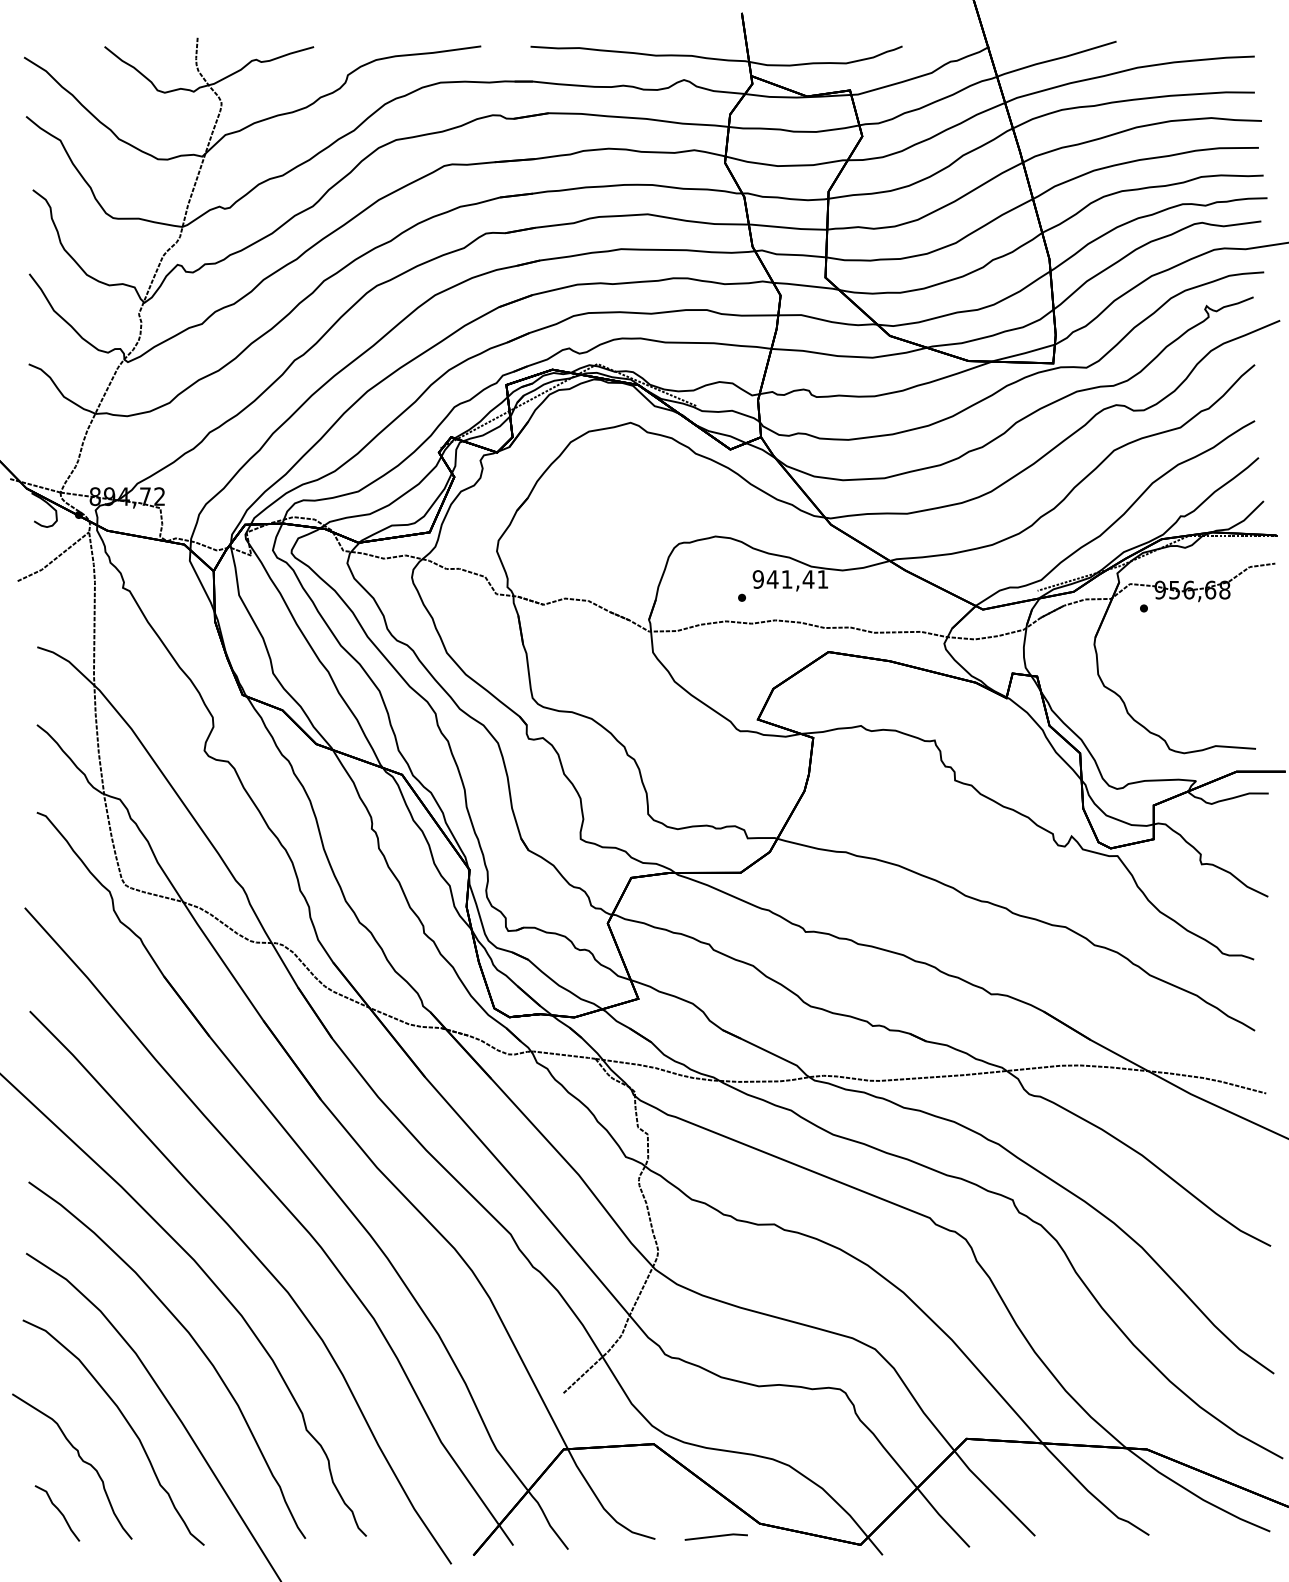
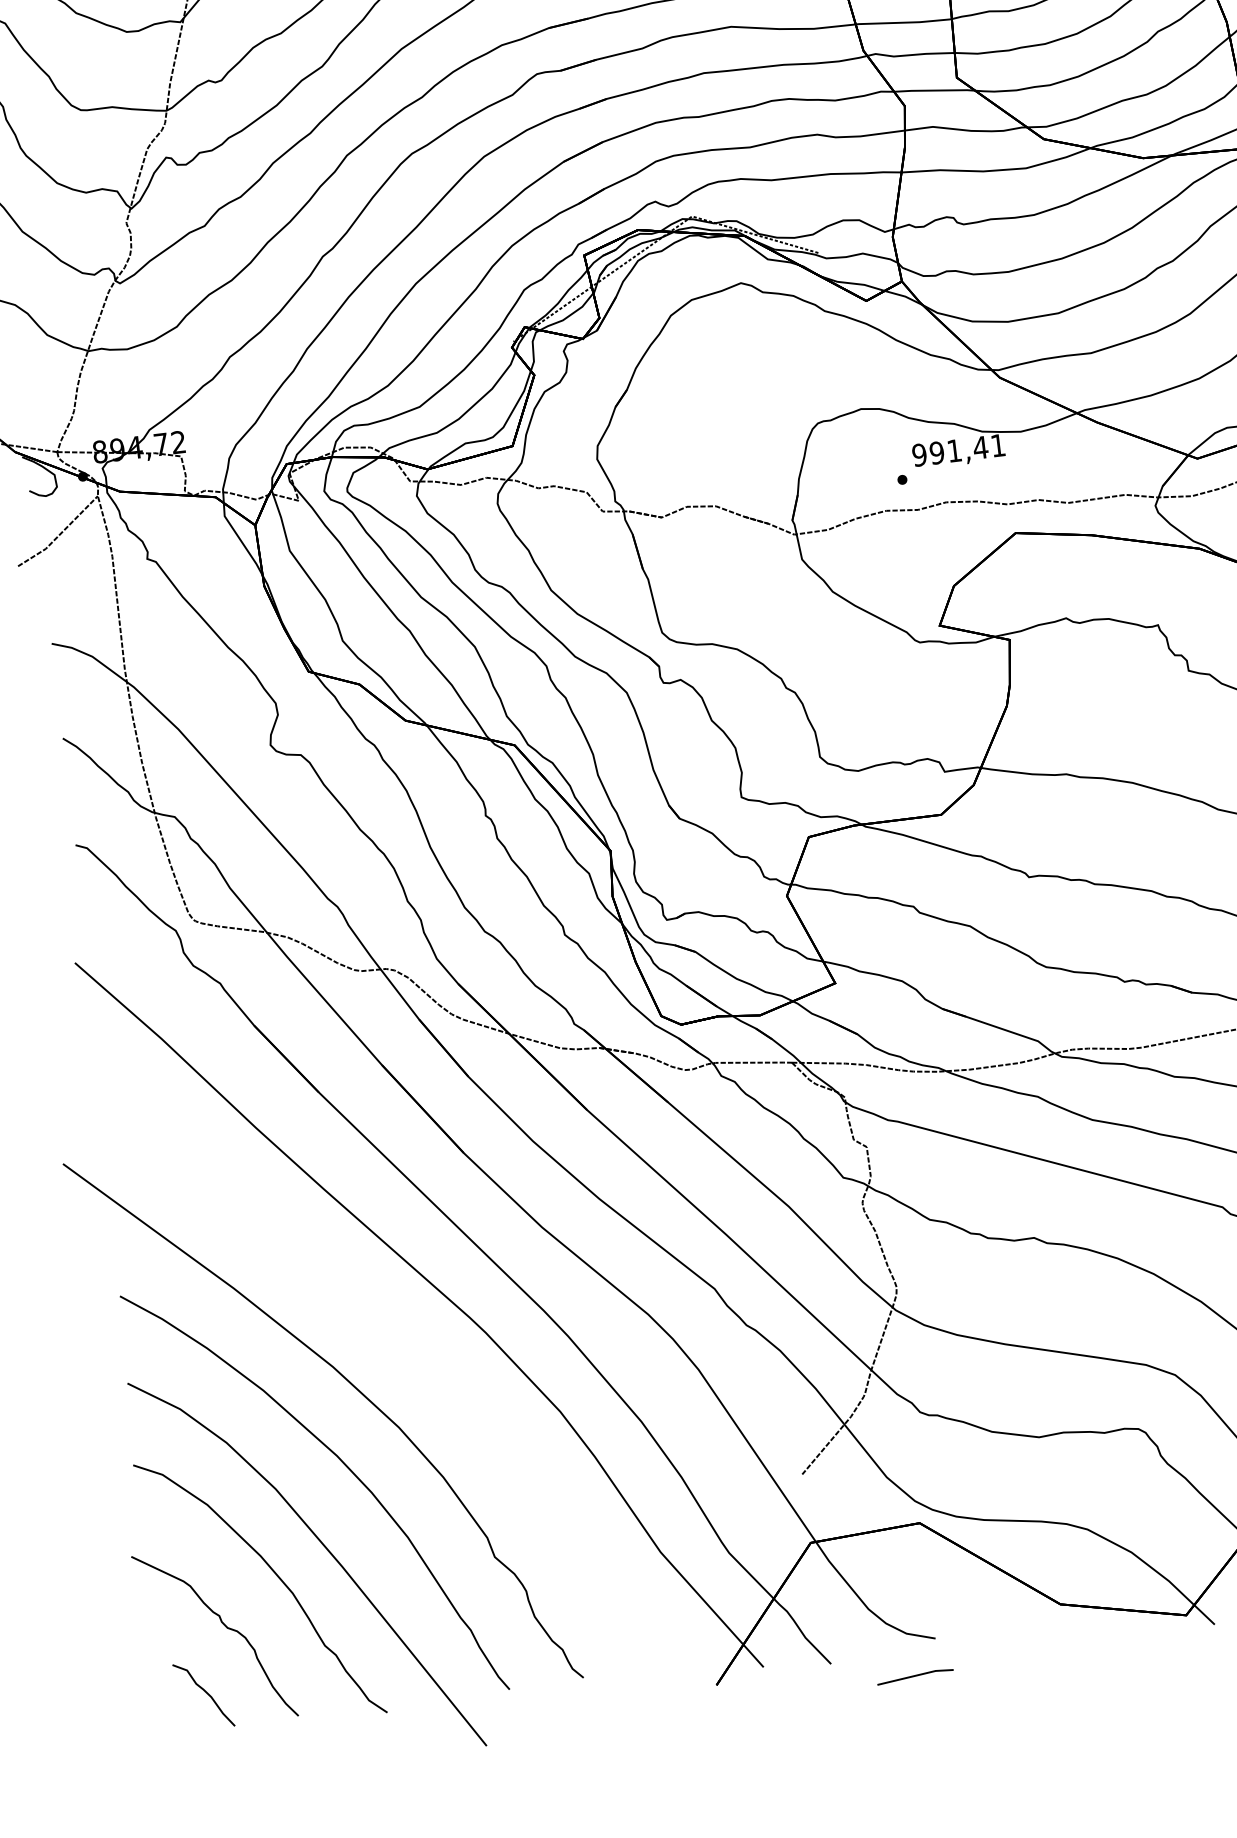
text: (772, 579) -> (936, 453), 941,41 -> 991,41
curve: (262, 1265) -> (416, 1363), removed
line: (715, 1536) -> (914, 1676), moved

